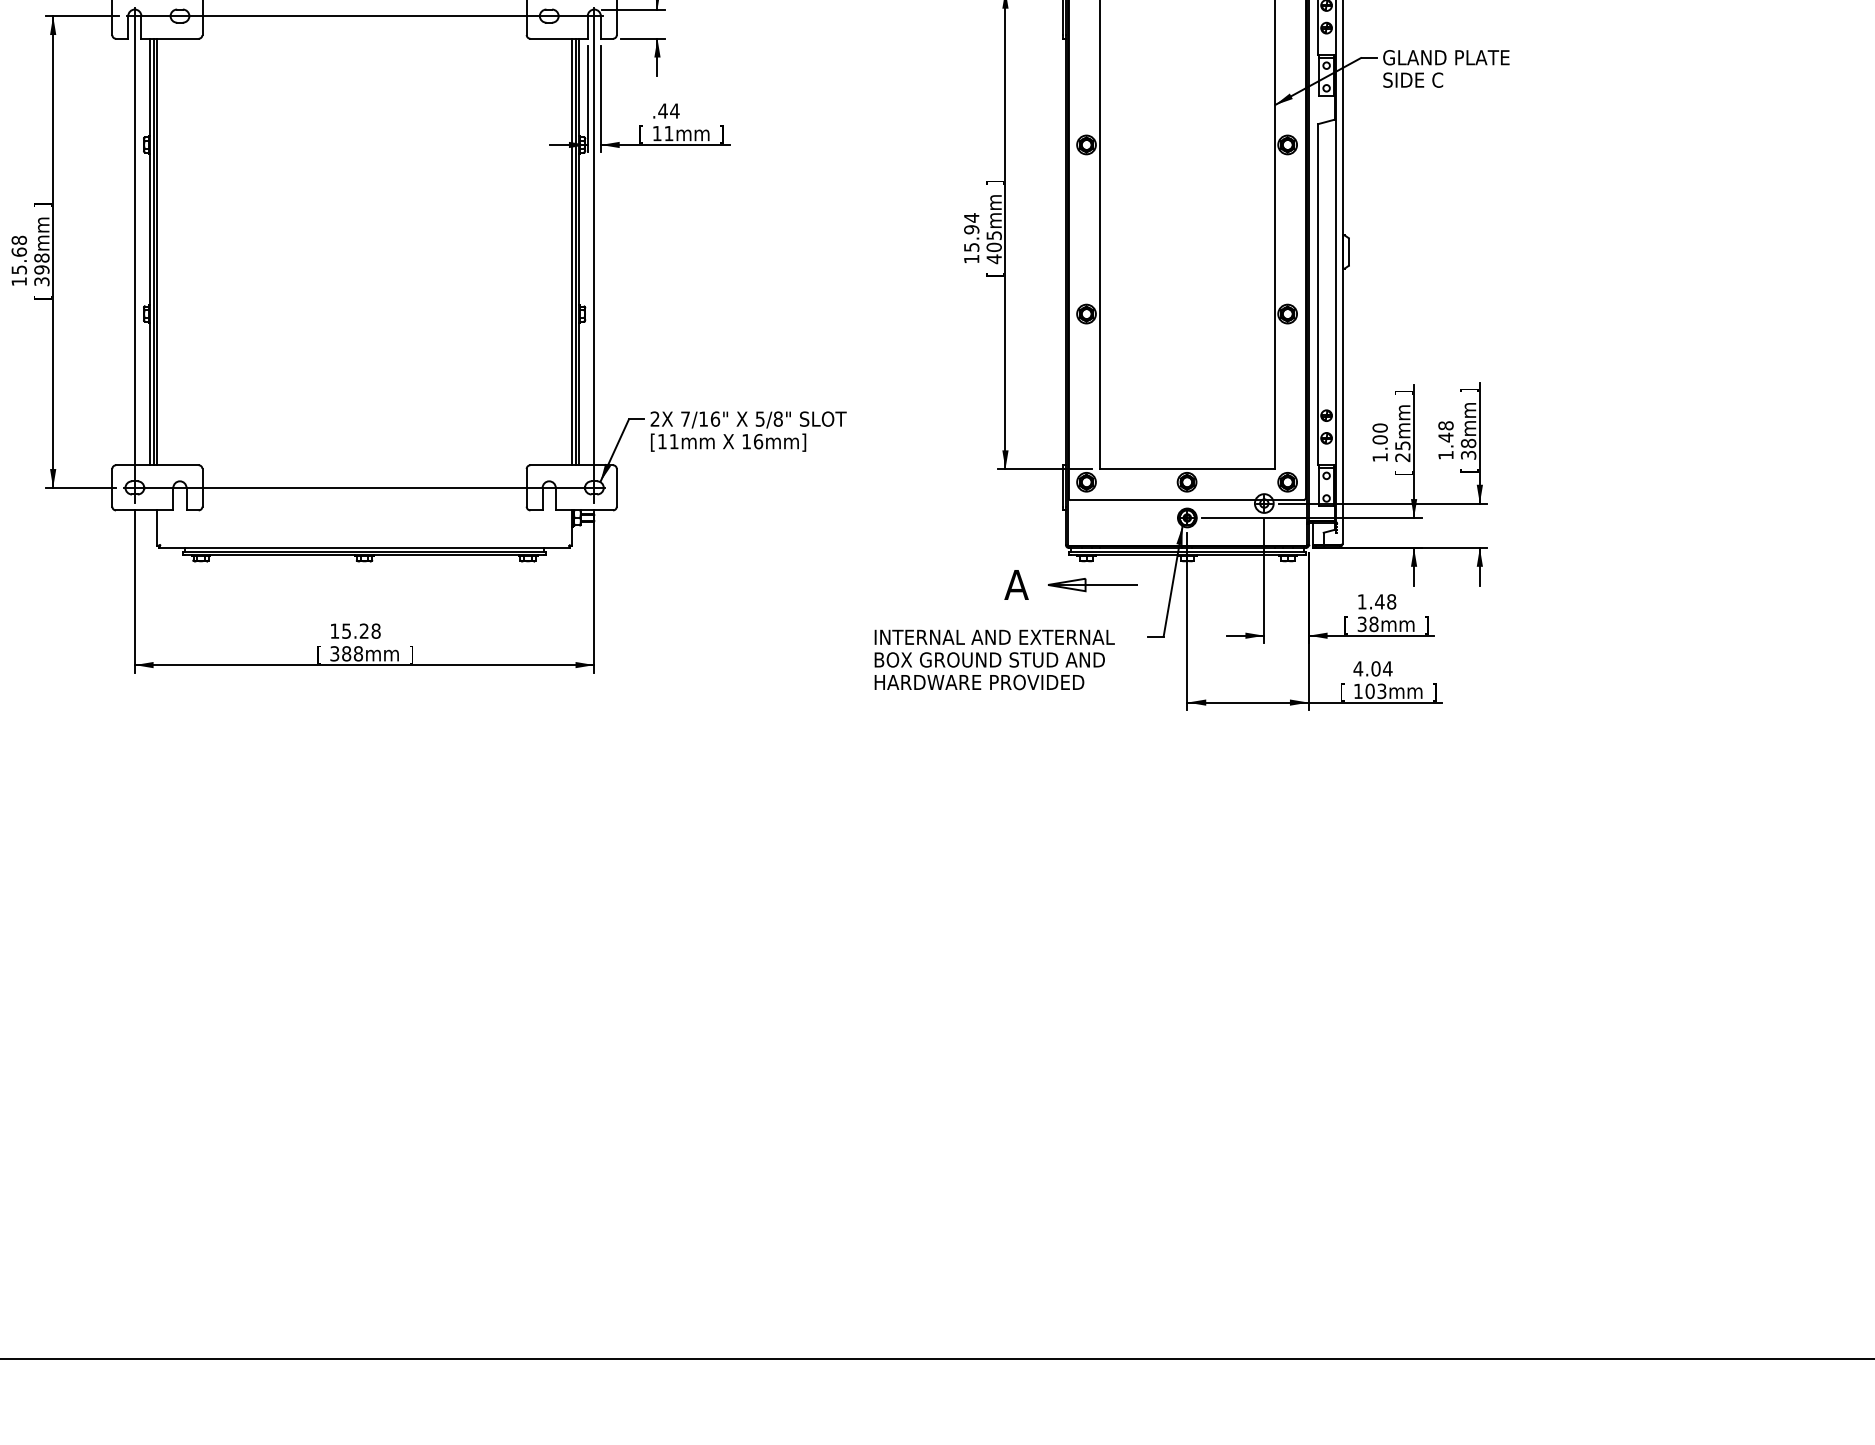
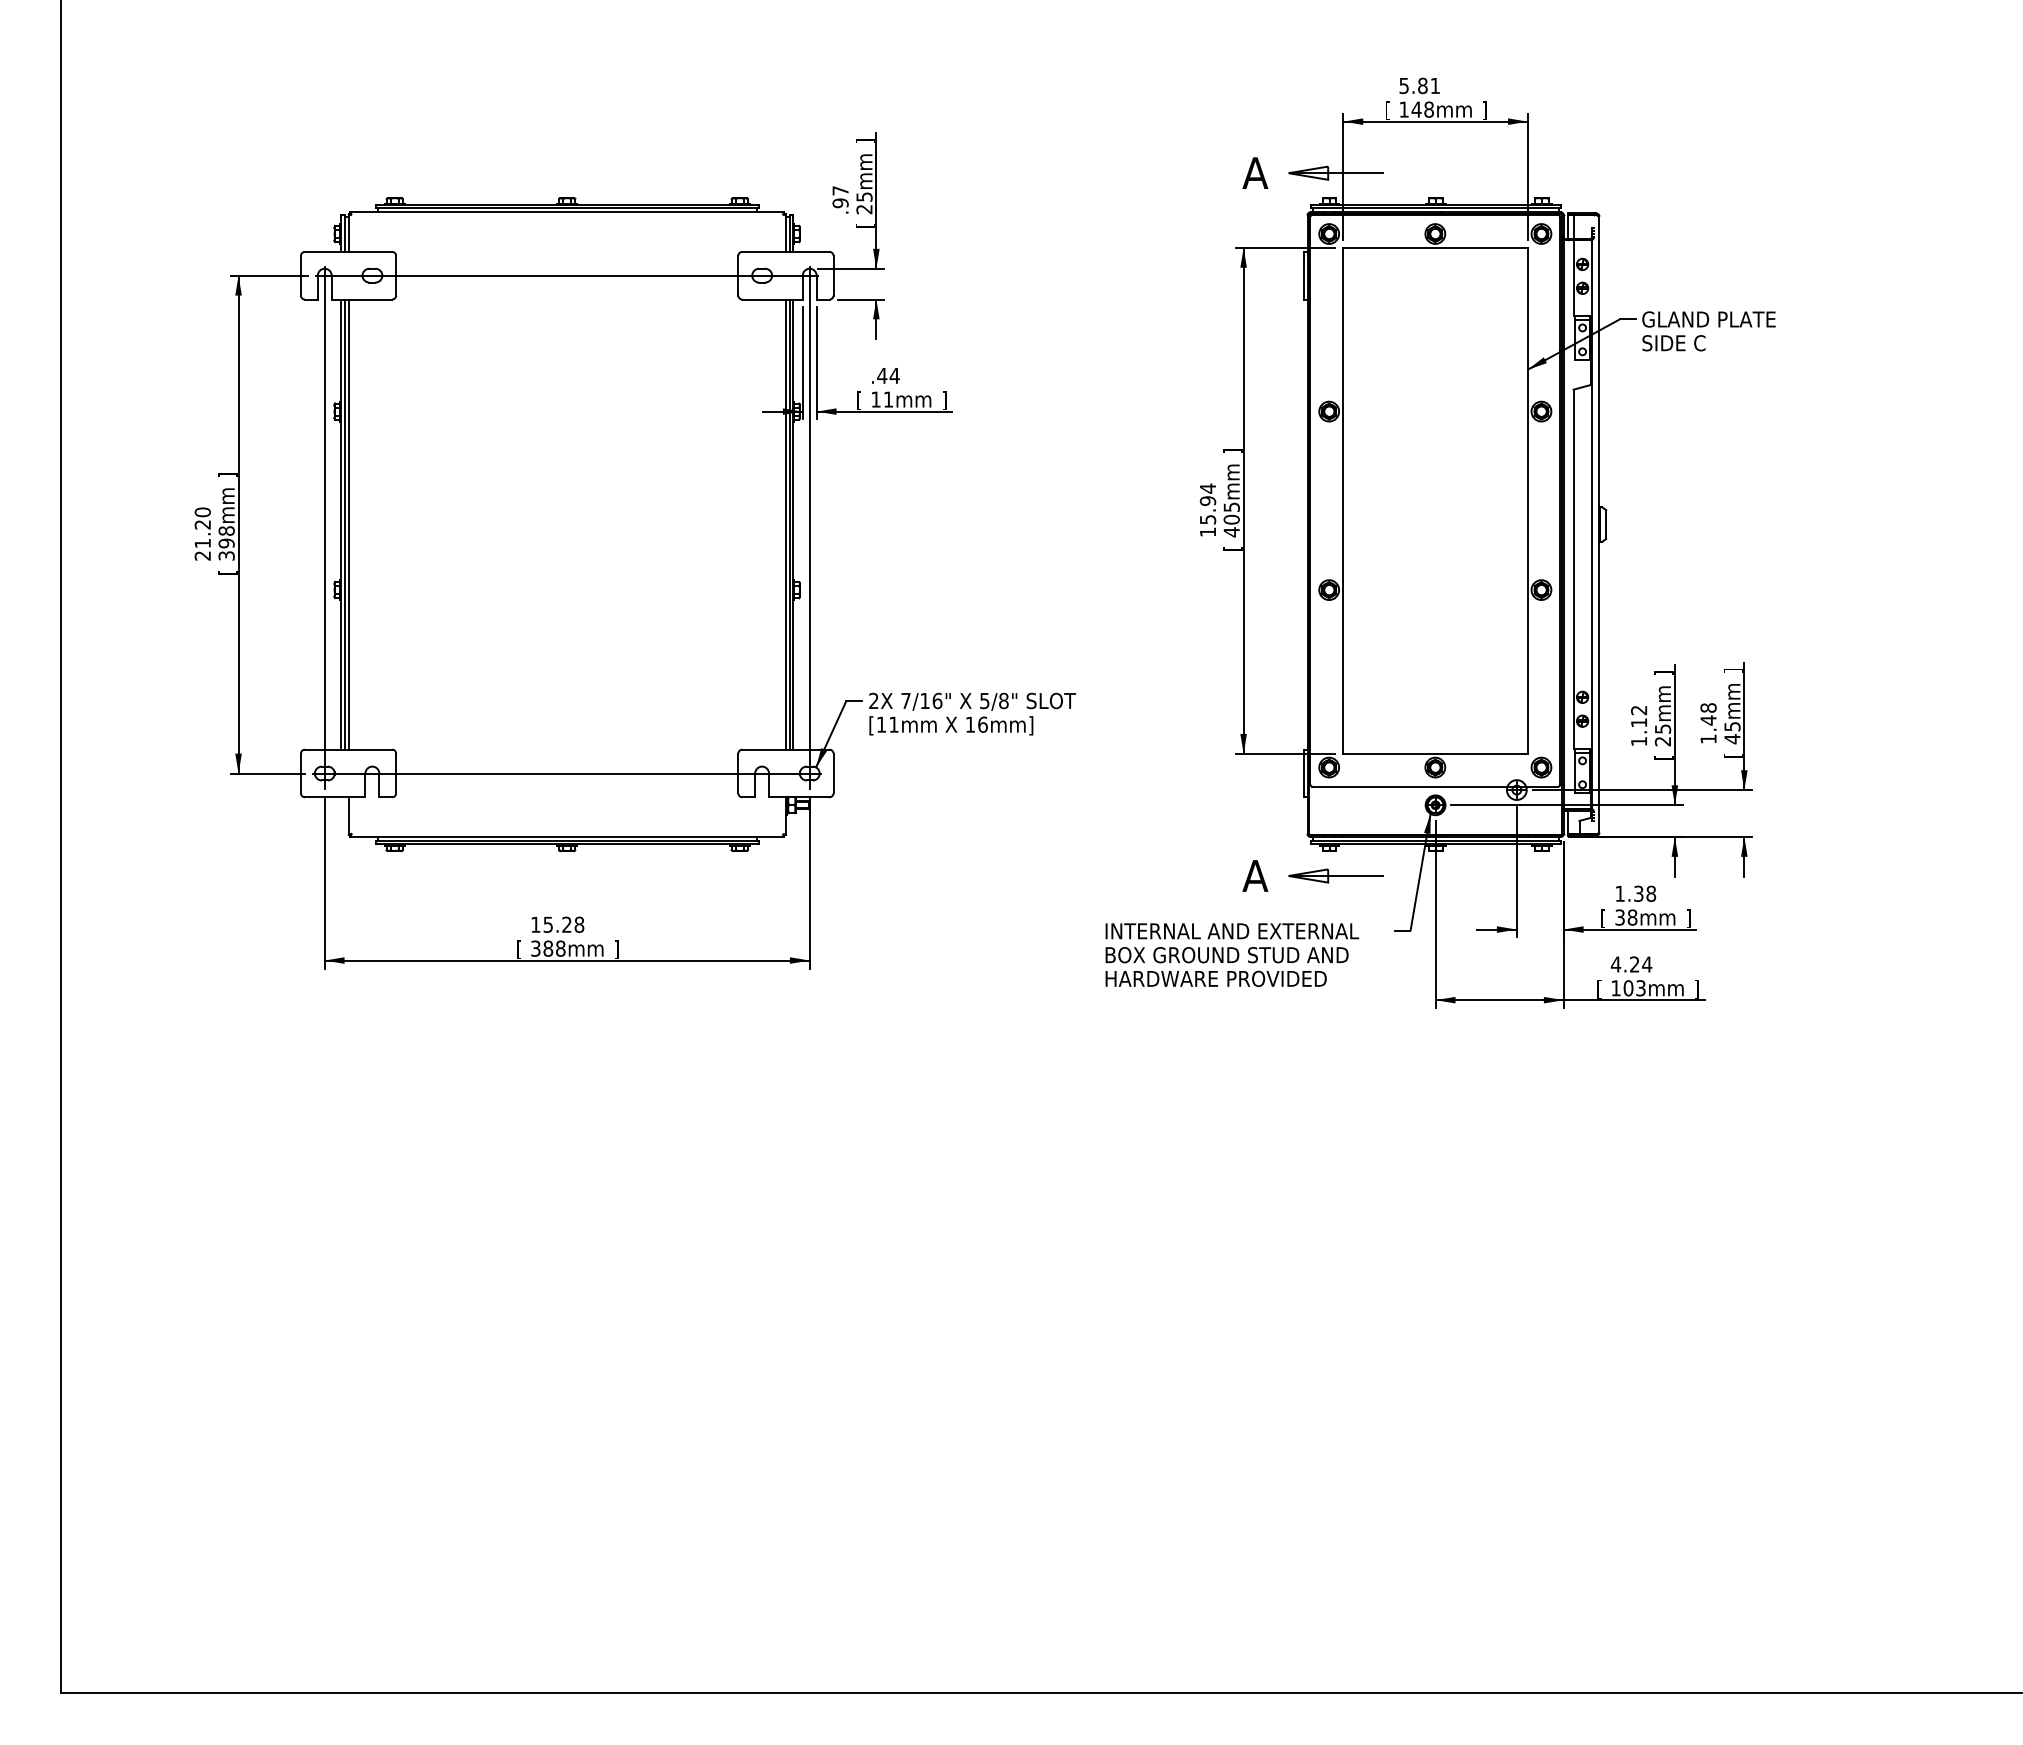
text: (18, 260) -> (202, 533), 15.68 -> 21.20
text: (1380, 433) -> (1639, 716), 1.00 -> 1.12
text: (1468, 449) -> (1732, 732), 38mm -> 45mm
text: (1379, 601) -> (1638, 893), 1.48 -> 1.38
text: (1375, 668) -> (1634, 964), 4.04 -> 4.24

